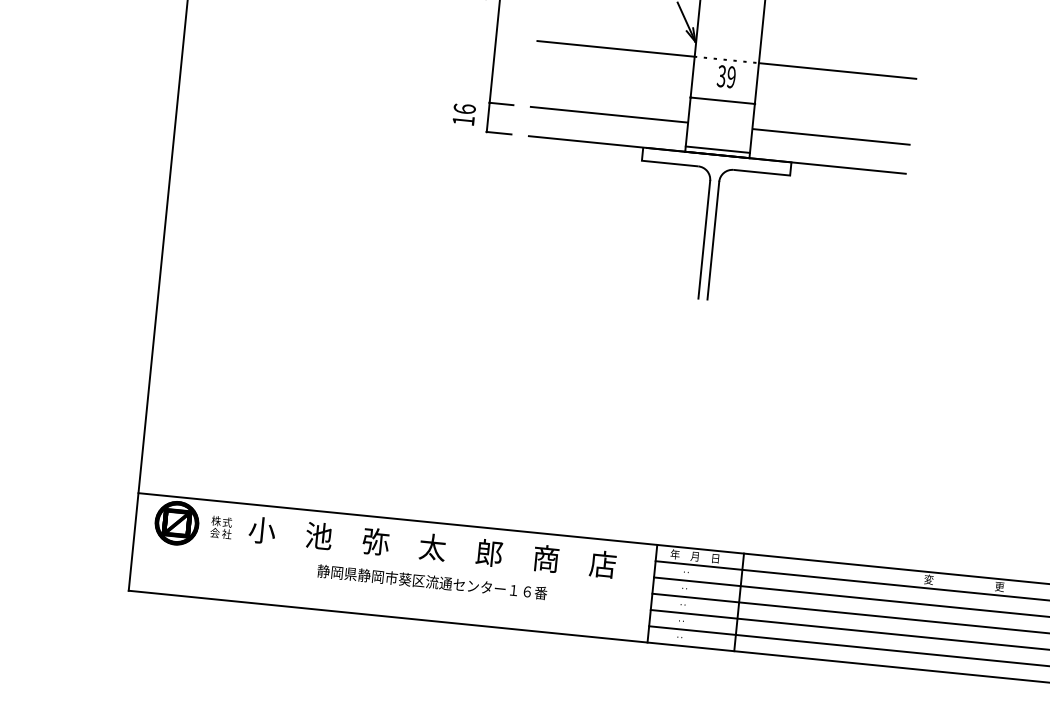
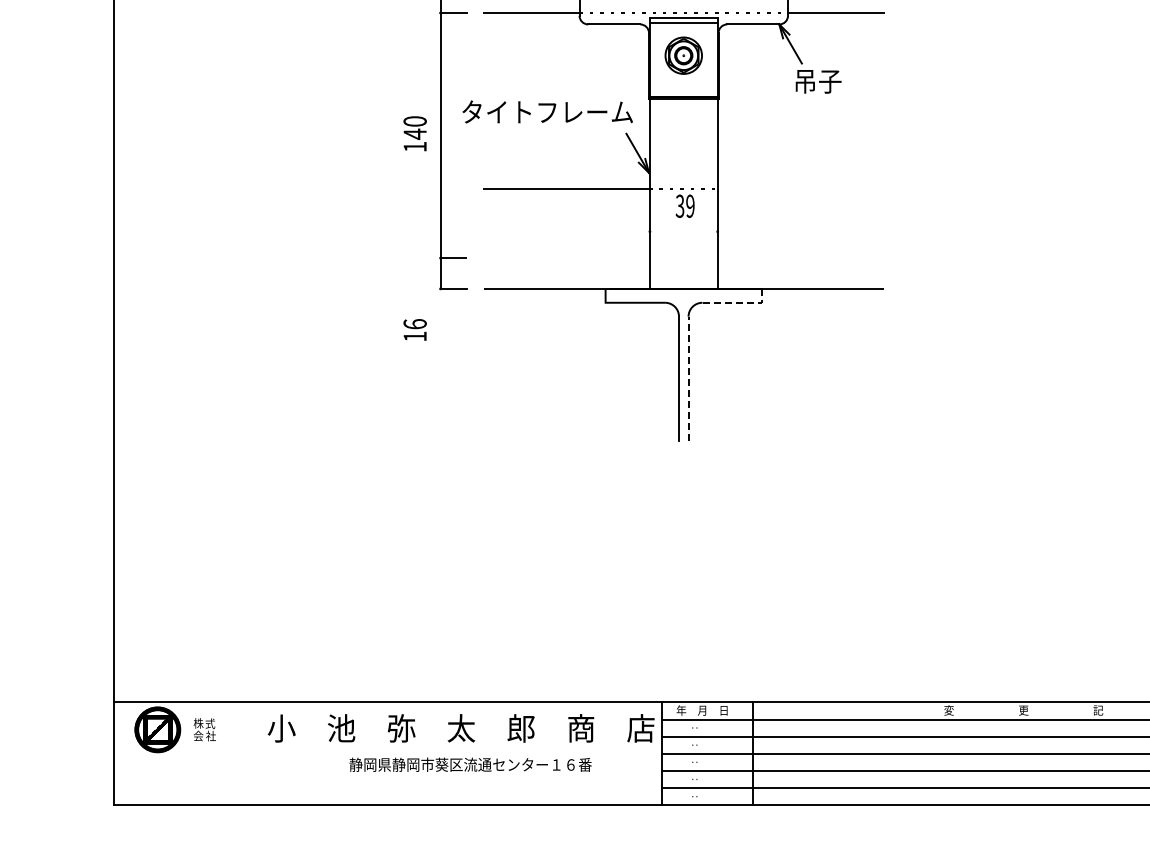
line: (837, 70) -> (800, 188), removed
line: (722, 100) -> (683, 231), removed
text: (463, 113) -> (414, 329), moved
line: (609, 115) -> (566, 258), removed
line: (830, 137) -> (800, 258), removed
line: (717, 149) -> (683, 283), removed
line: (768, 173) -> (739, 302), solid -> dashed
line: (713, 240) -> (688, 378), solid -> dashed
text: (431, 547) -> (460, 728), moved
text: (432, 581) -> (470, 764), moved

